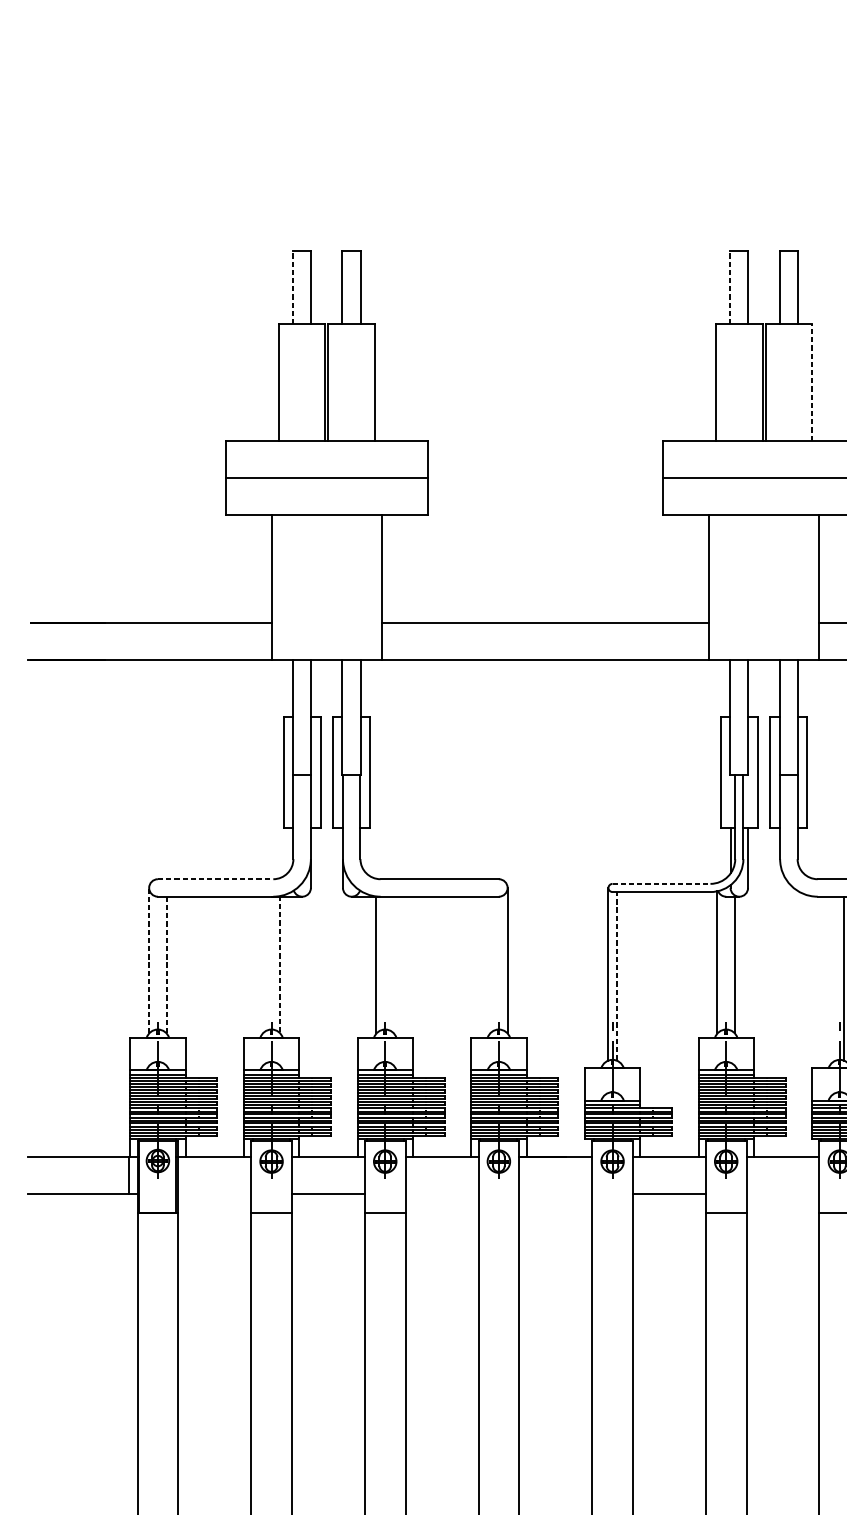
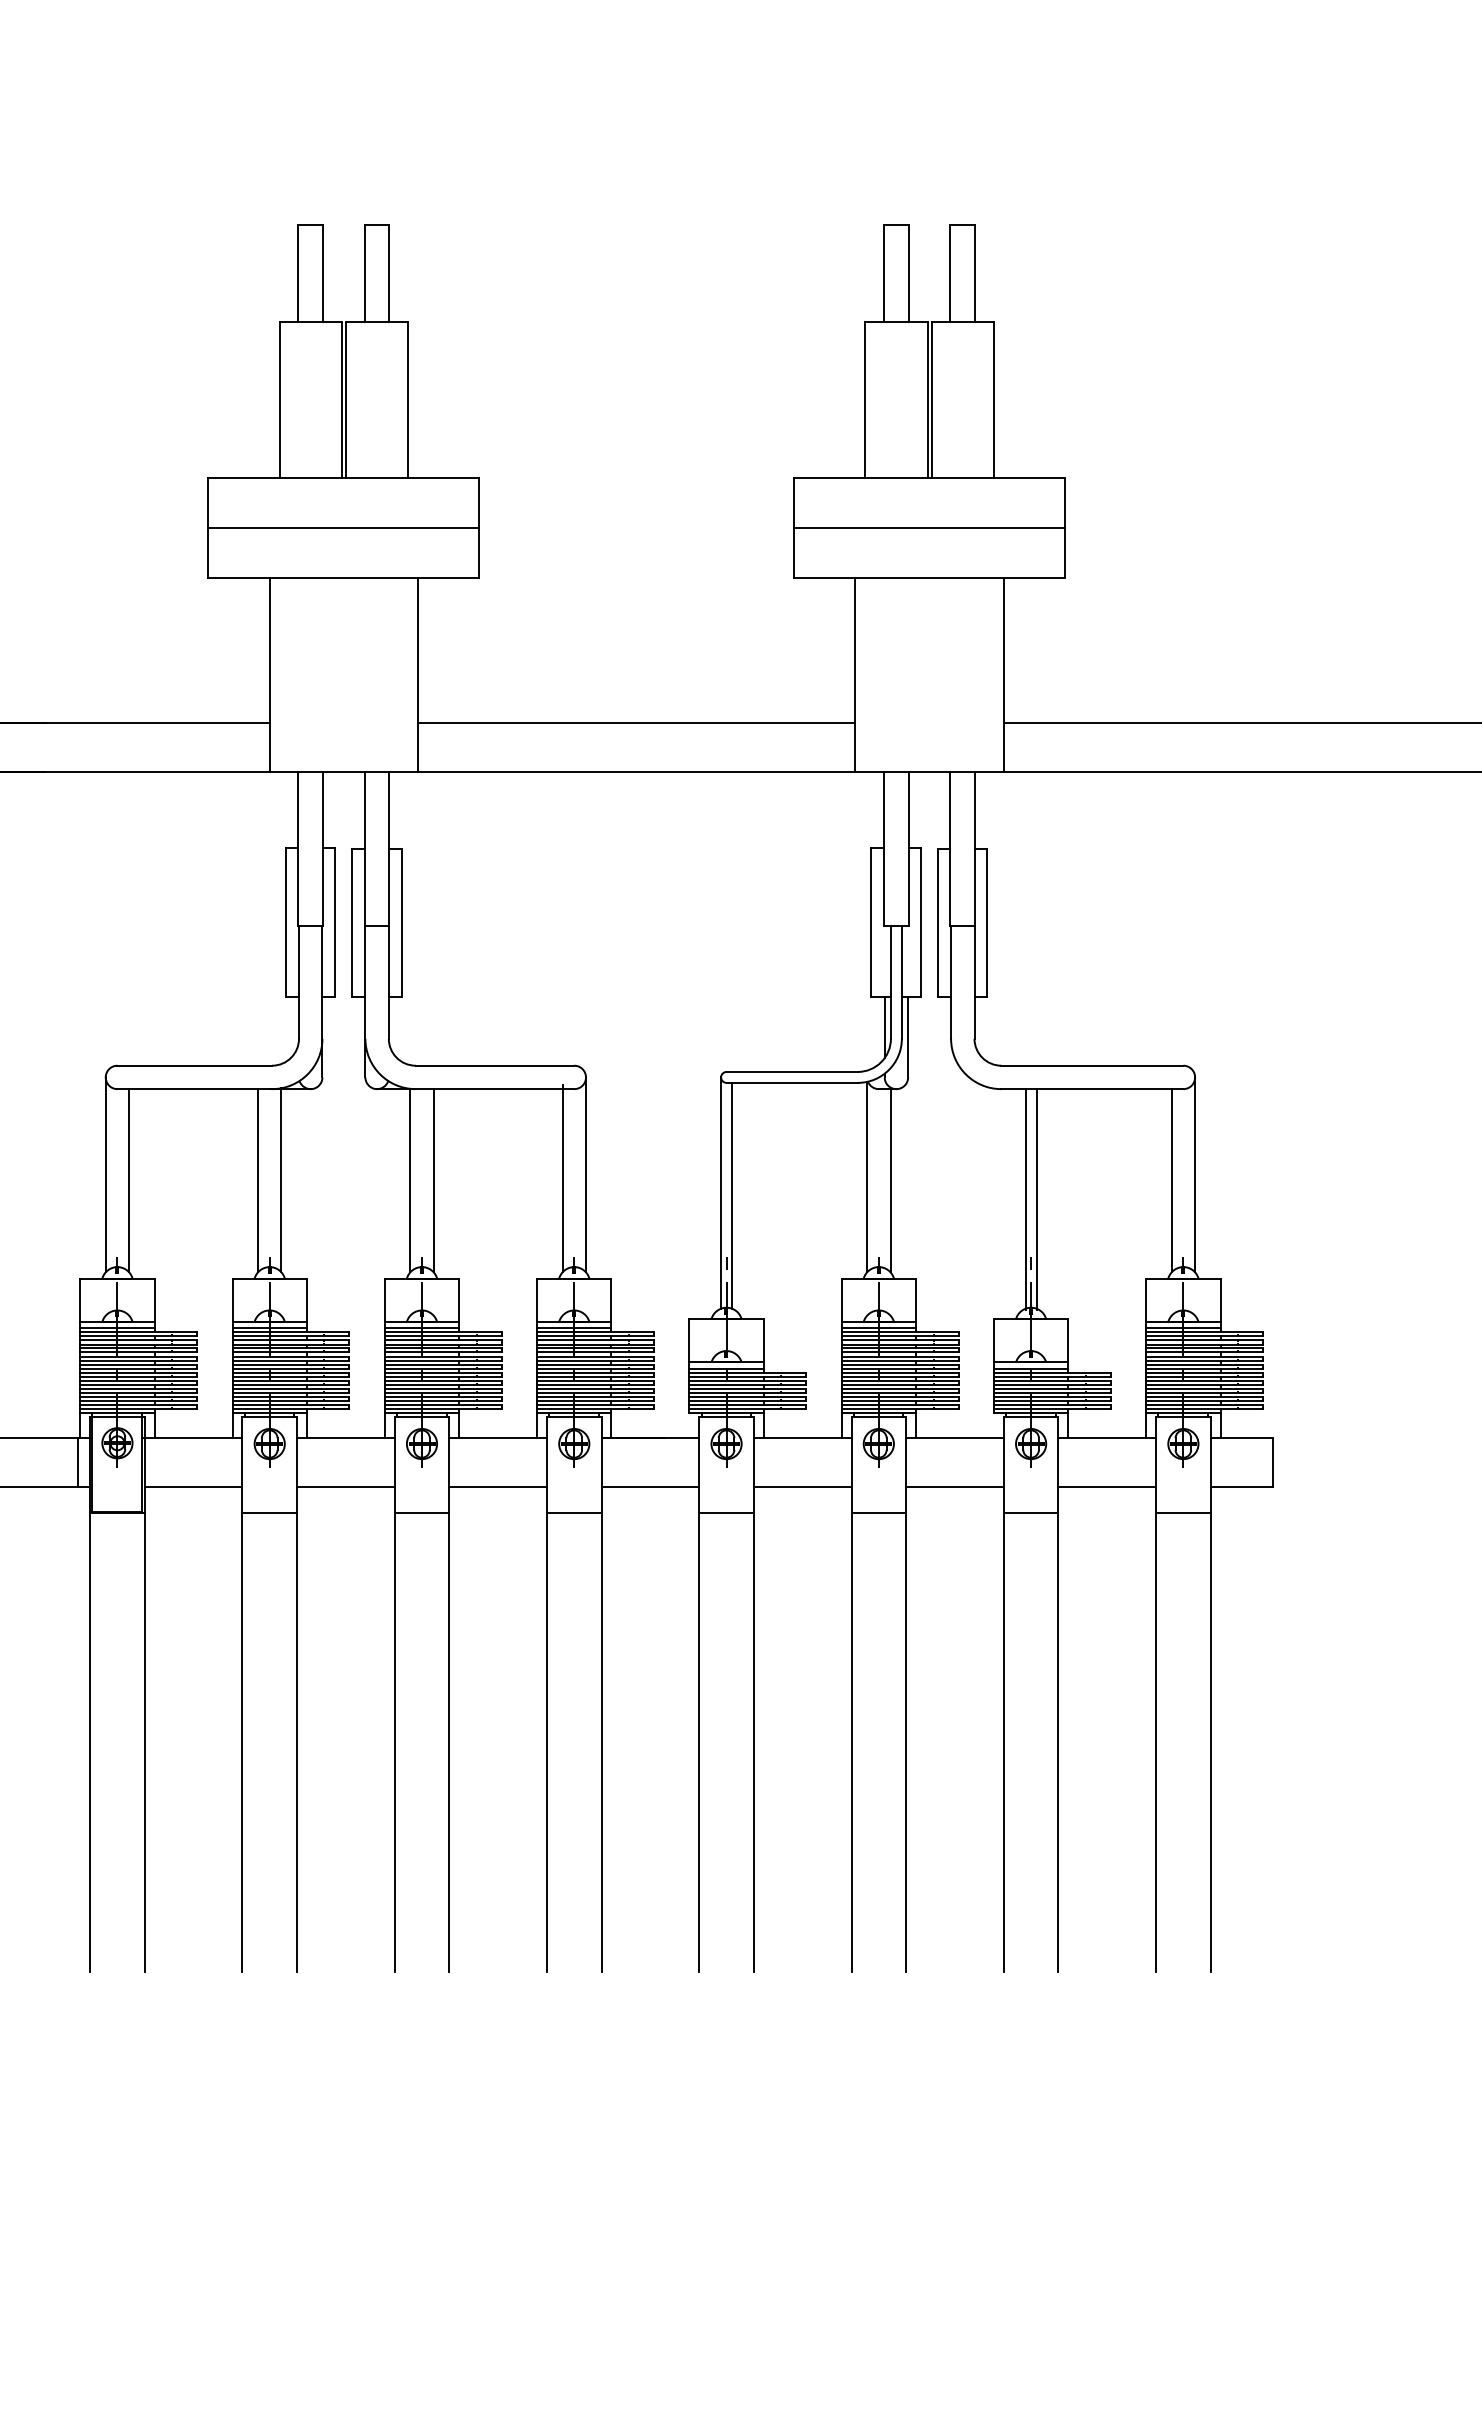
line: (293, 287) -> (298, 273), dashed -> solid
line: (729, 287) -> (883, 273), dashed -> solid
line: (812, 381) -> (994, 399), dashed -> solid
line: (216, 879) -> (195, 1065), dashed -> solid
line: (661, 883) -> (792, 1071), dashed -> solid
line: (148, 960) -> (105, 1174), dashed -> solid
line: (490, 963) -> (562, 1178), added
line: (166, 964) -> (129, 1180), dashed -> solid
line: (263, 964) -> (258, 1180), added
line: (280, 964) -> (281, 1180), dashed -> solid
line: (393, 964) -> (433, 1180), added
line: (616, 976) -> (732, 1195), dashed -> solid
line: (835, 979) -> (1025, 1199), added
line: (214, 1194) -> (193, 1487), added
line: (441, 1194) -> (497, 1487), added
line: (555, 1194) -> (650, 1487), added
line: (782, 1194) -> (954, 1487), added
line: (498, 1213) -> (573, 1513), added
line: (612, 1213) -> (726, 1513), added

